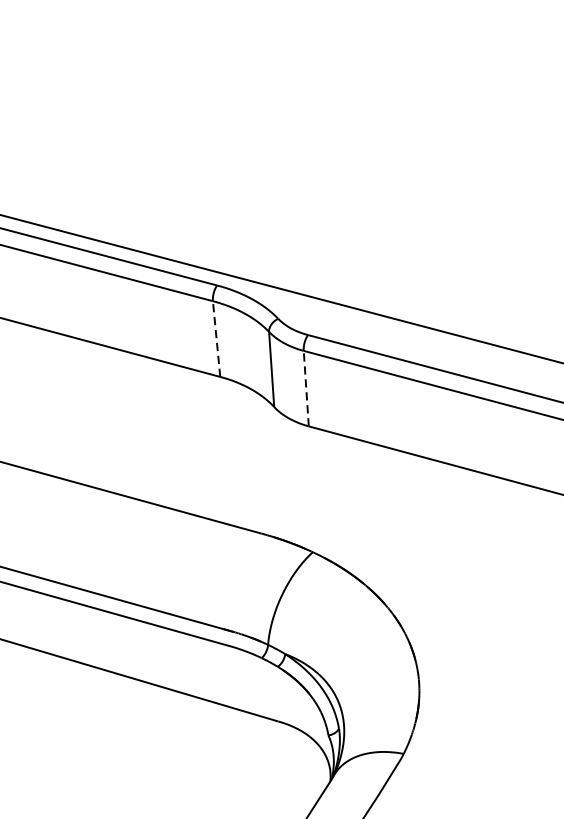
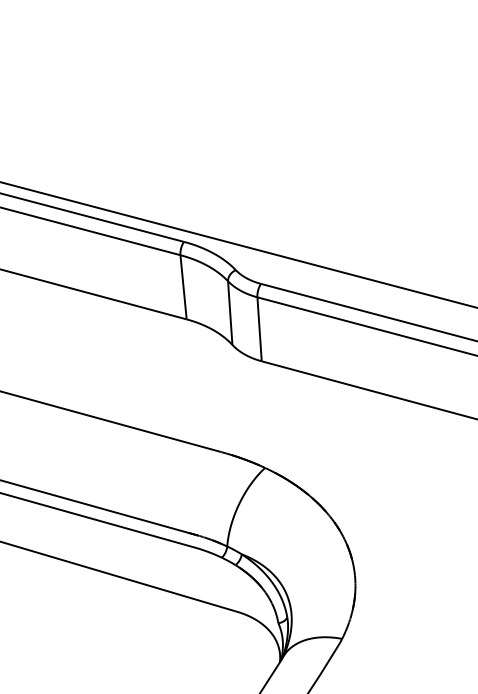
line: (216, 338) -> (183, 286), dashed -> solid
line: (306, 387) -> (259, 328), dashed -> solid

